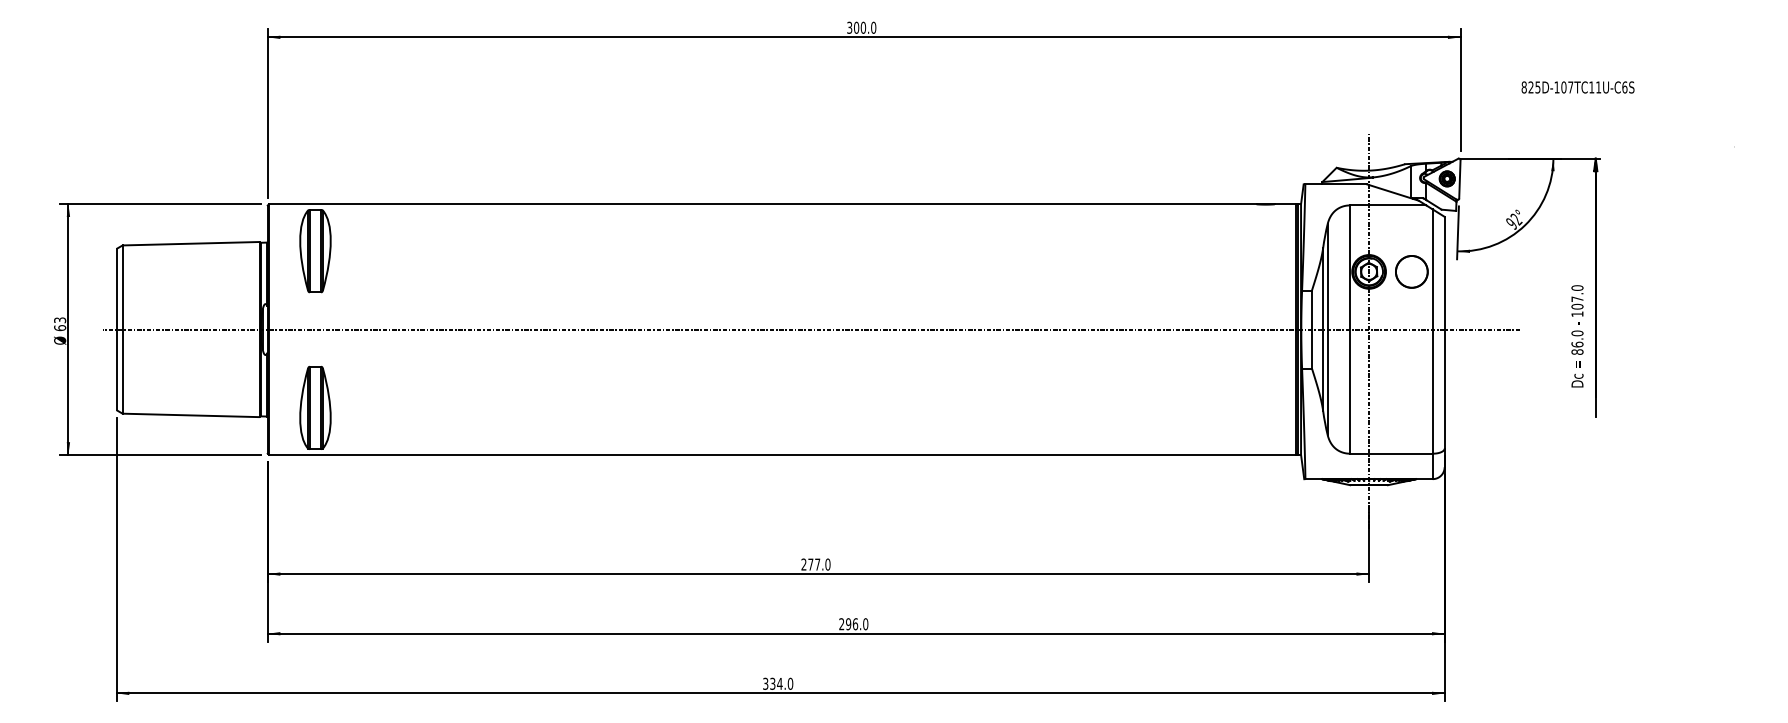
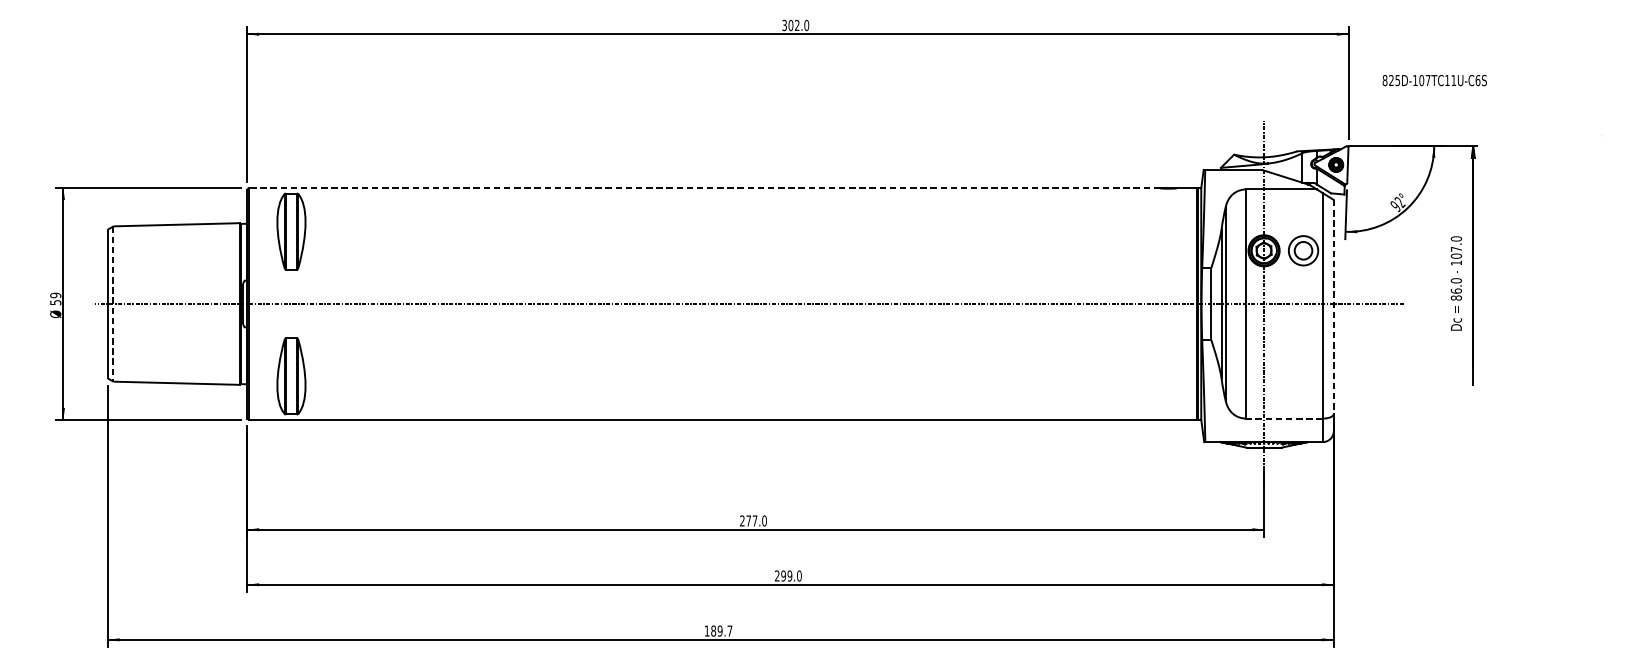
text: (863, 27) -> (797, 25), 300.0 -> 302.0
text: (1577, 87) -> (1434, 80), moved
line: (762, 204) -> (704, 188), solid -> dashed
circle: (1411, 271) -> (1303, 250), size x0.6
text: (60, 324) -> (56, 299), 63 -> 59
line: (122, 330) -> (113, 304), solid -> dashed
line: (1444, 332) -> (1333, 306), solid -> dashed
text: (1577, 336) -> (1456, 283), moved
line: (1390, 453) -> (1283, 418), solid -> dashed
text: (855, 624) -> (789, 576), 296.0 -> 299.0
text: (778, 683) -> (718, 630), 334.0 -> 189.7

